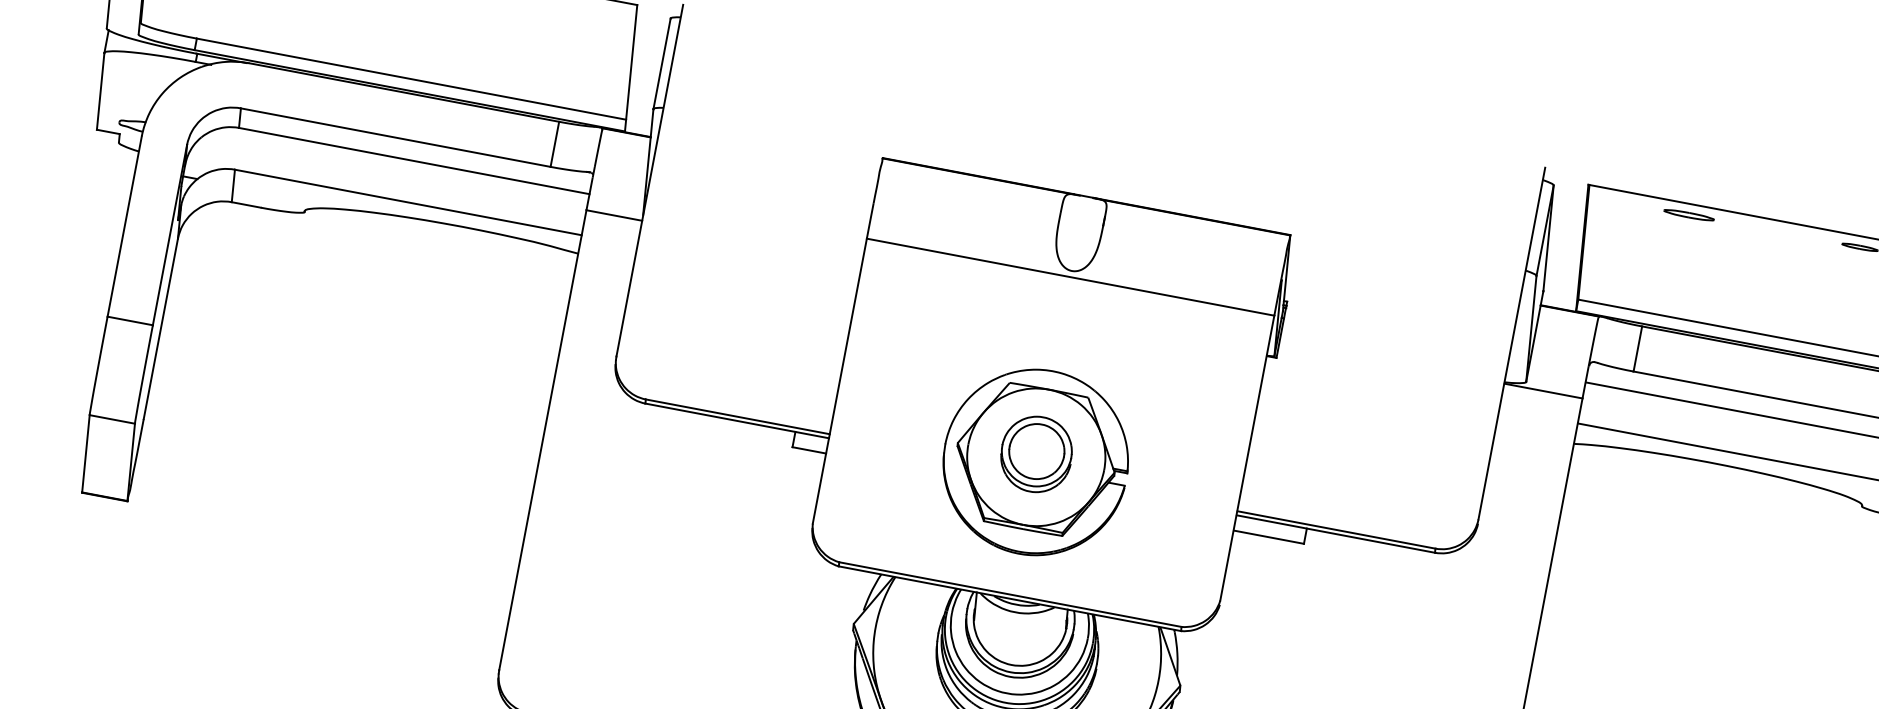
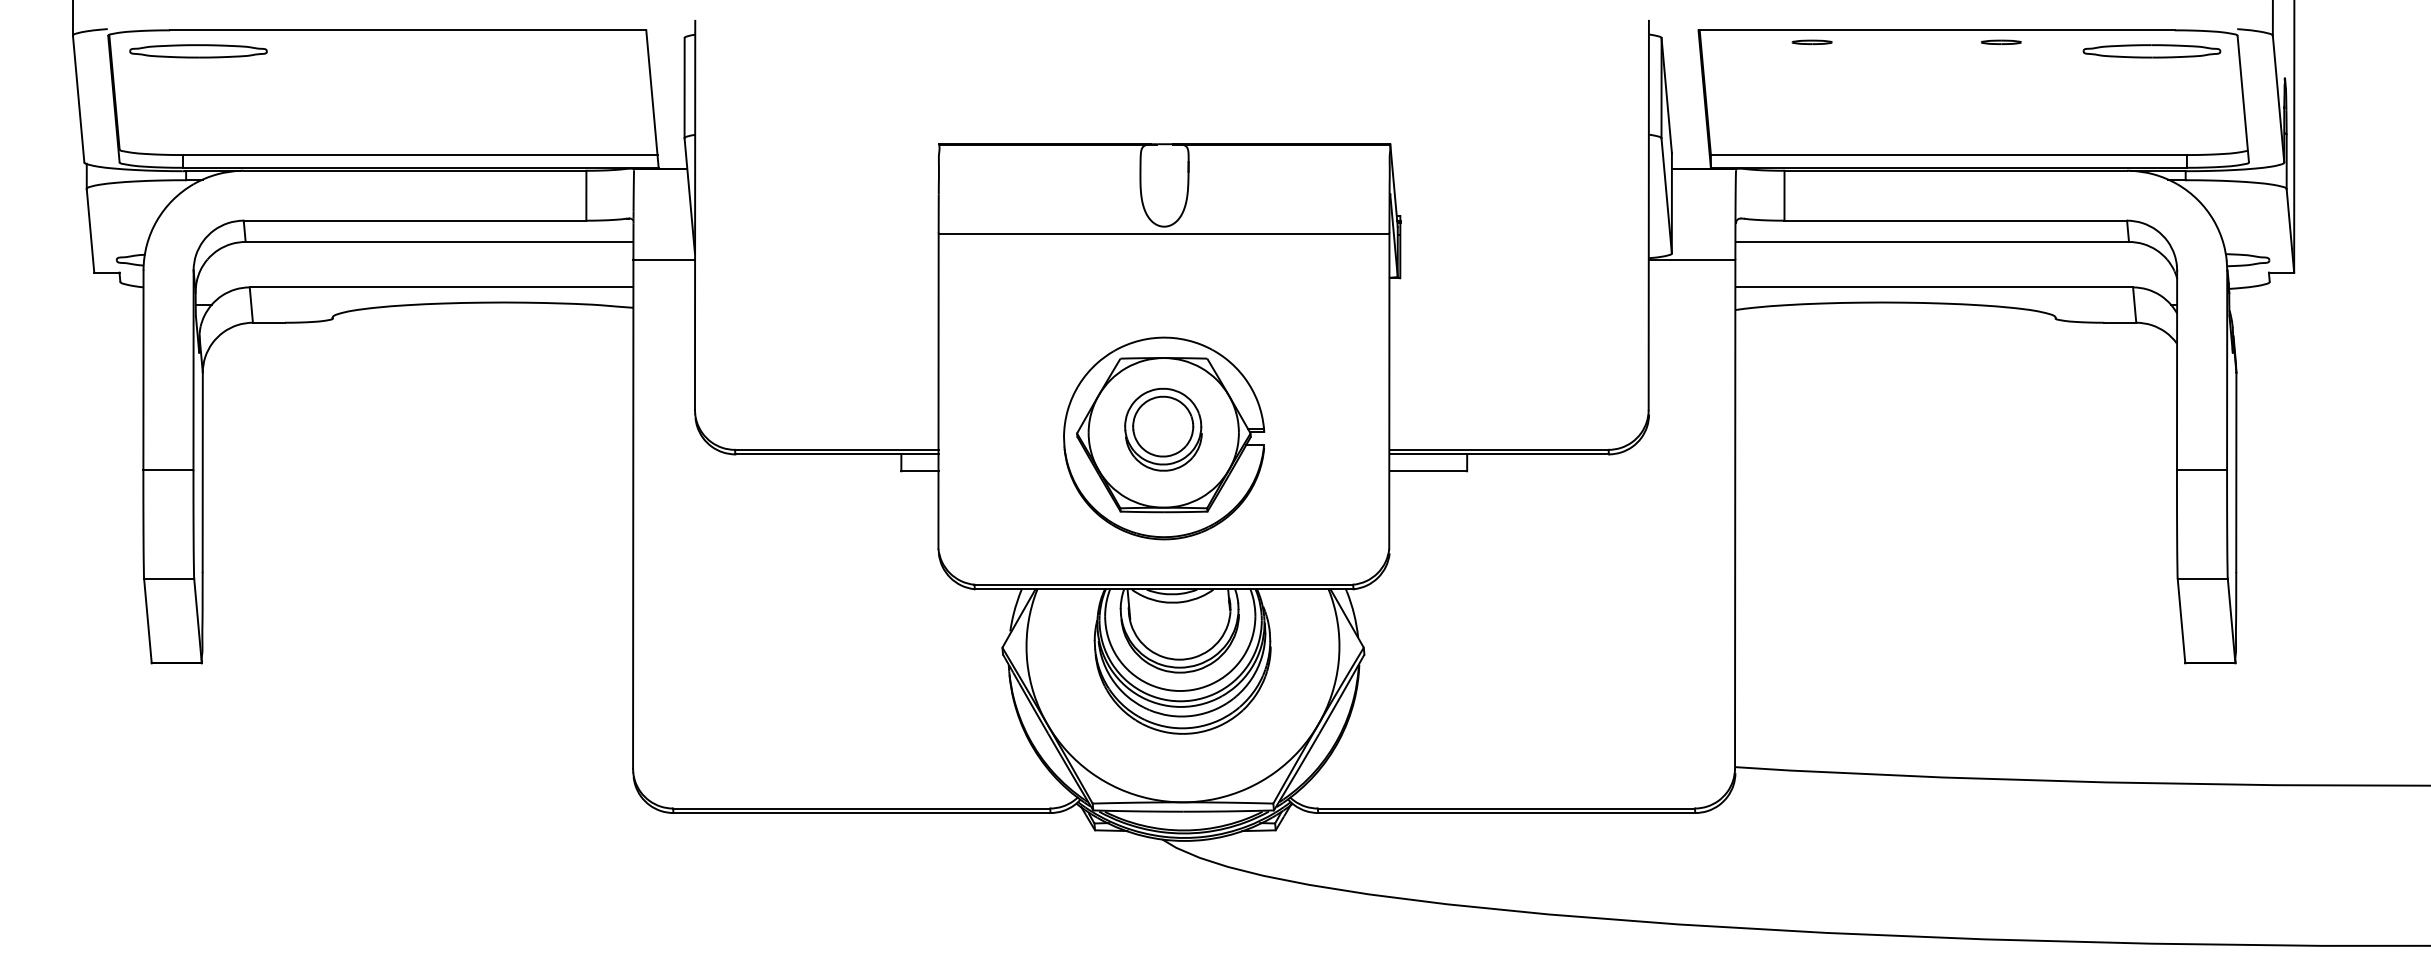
part: (1688, 214) -> (1811, 41), size x0.71

